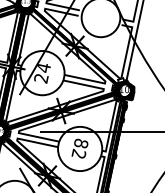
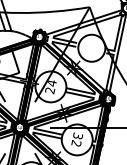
text: (81, 142) -> (78, 135), 82 -> 32

